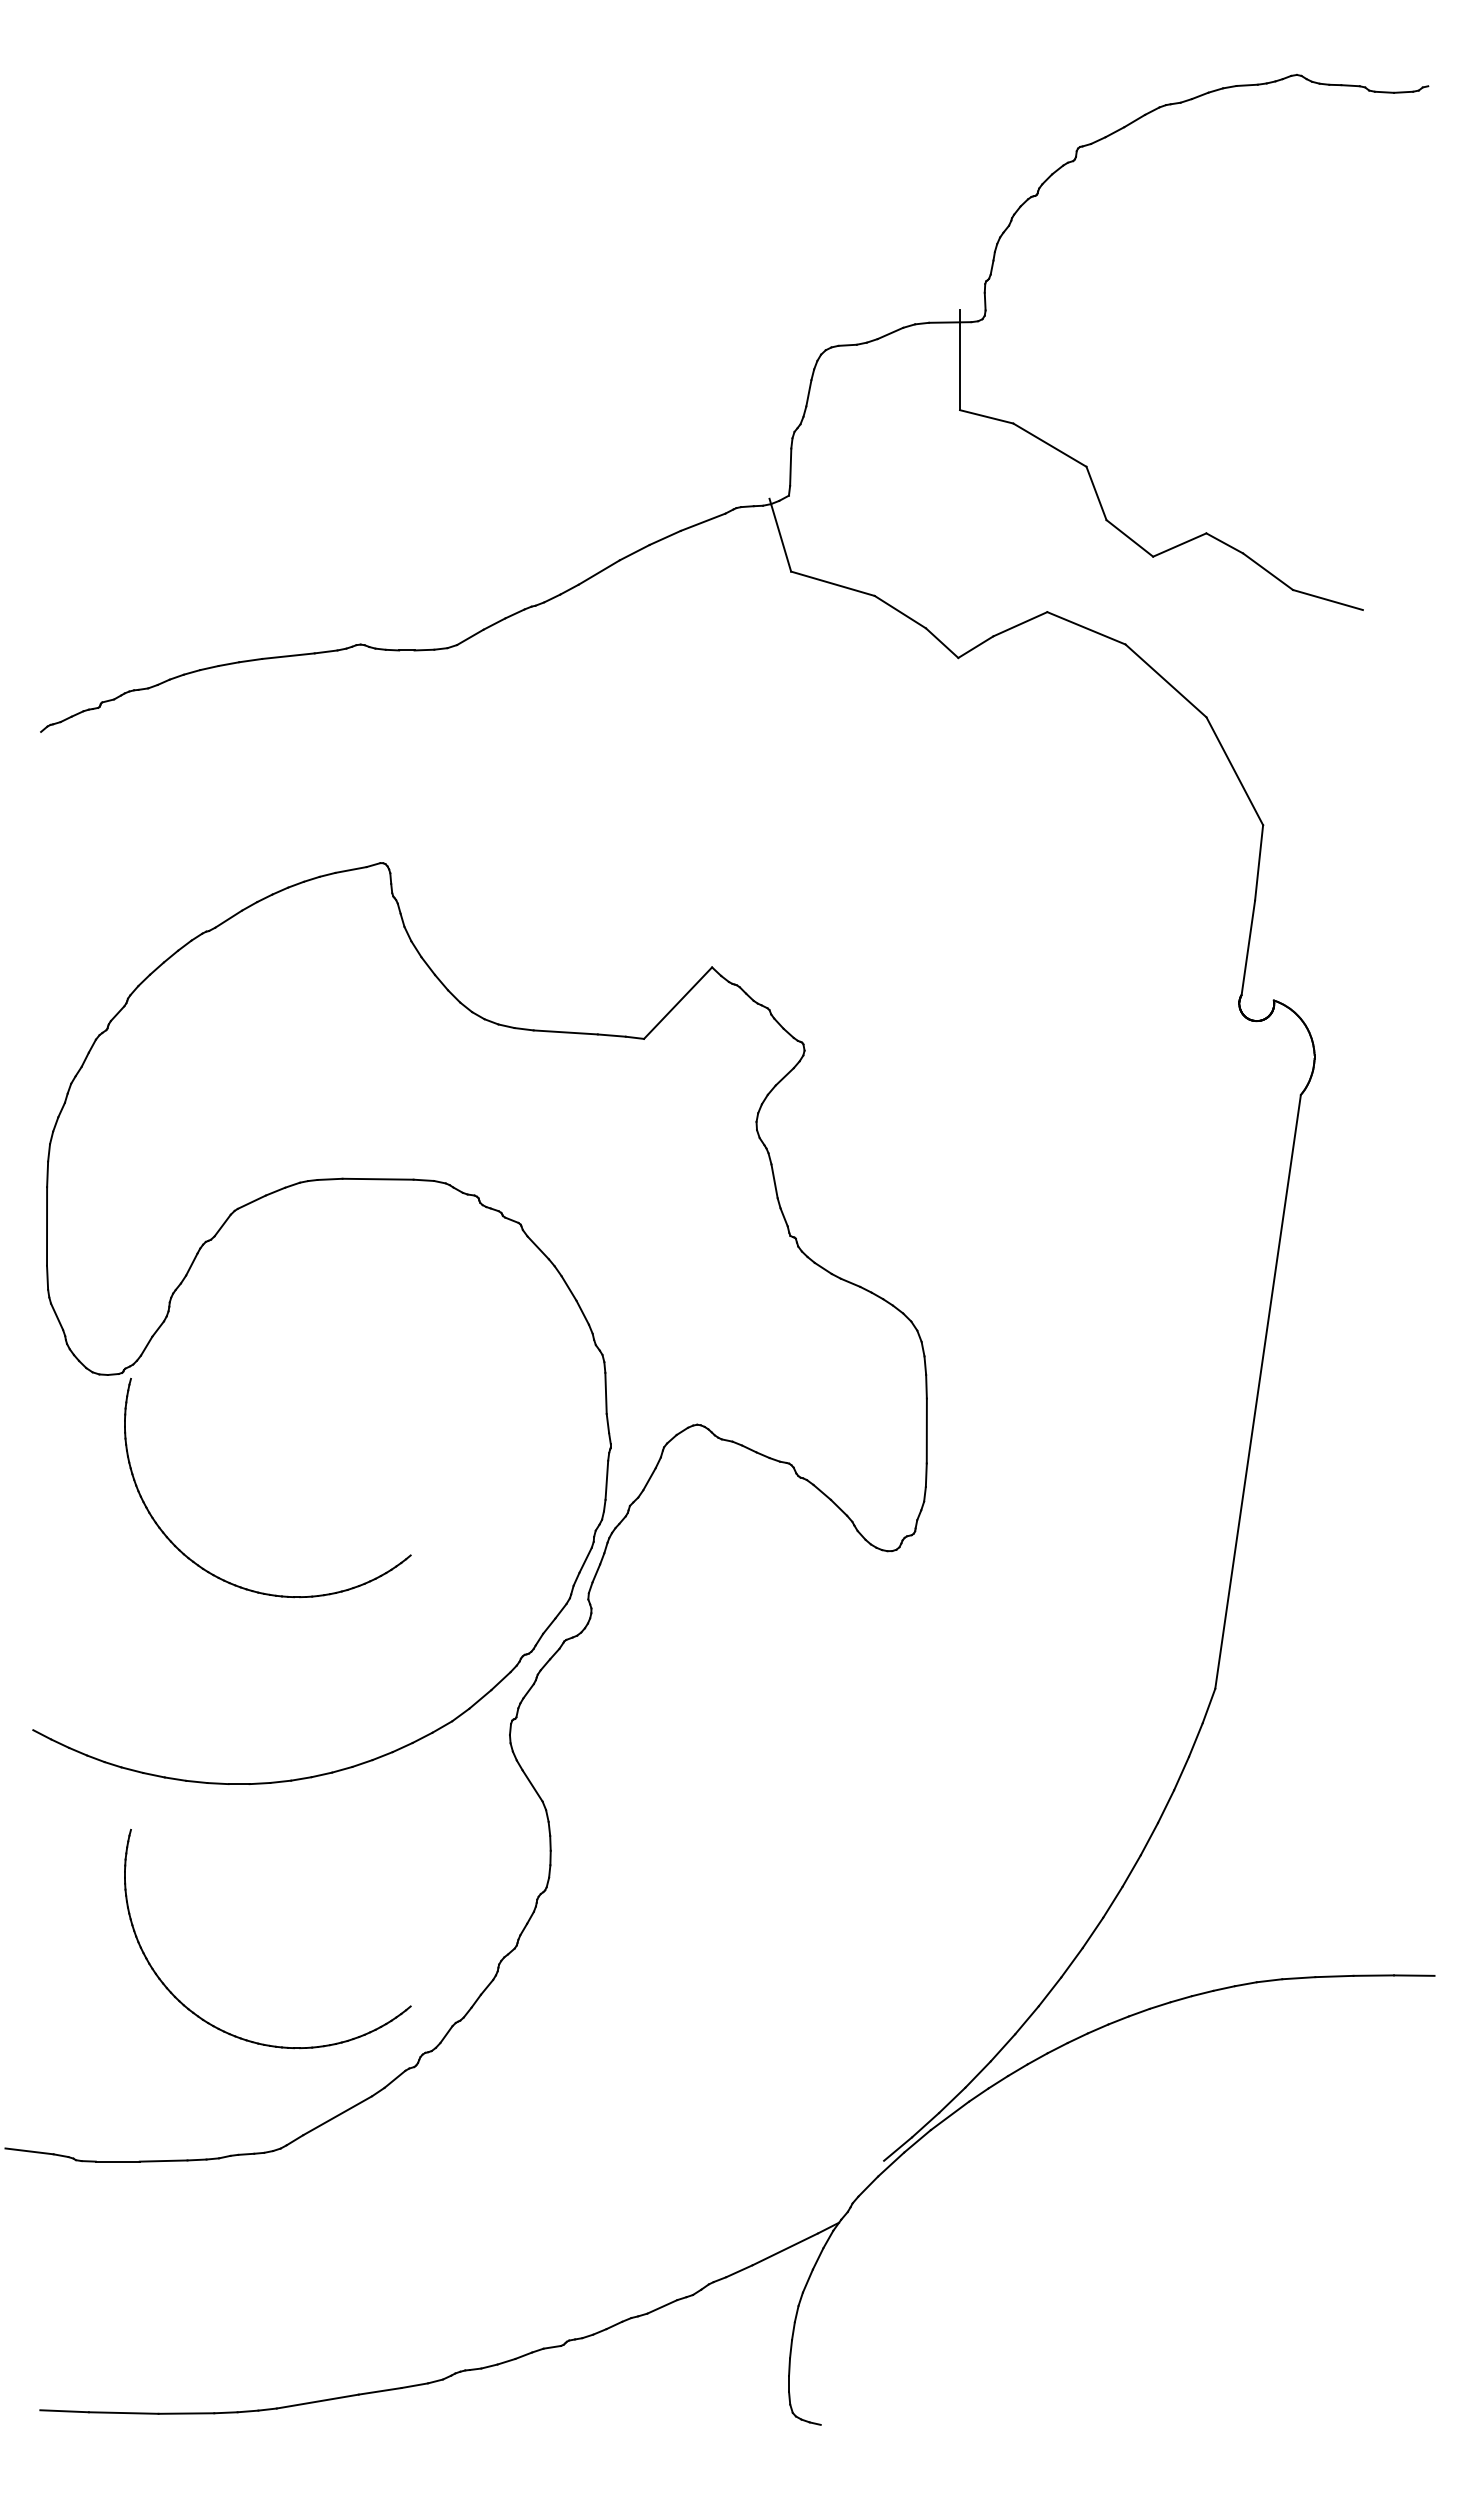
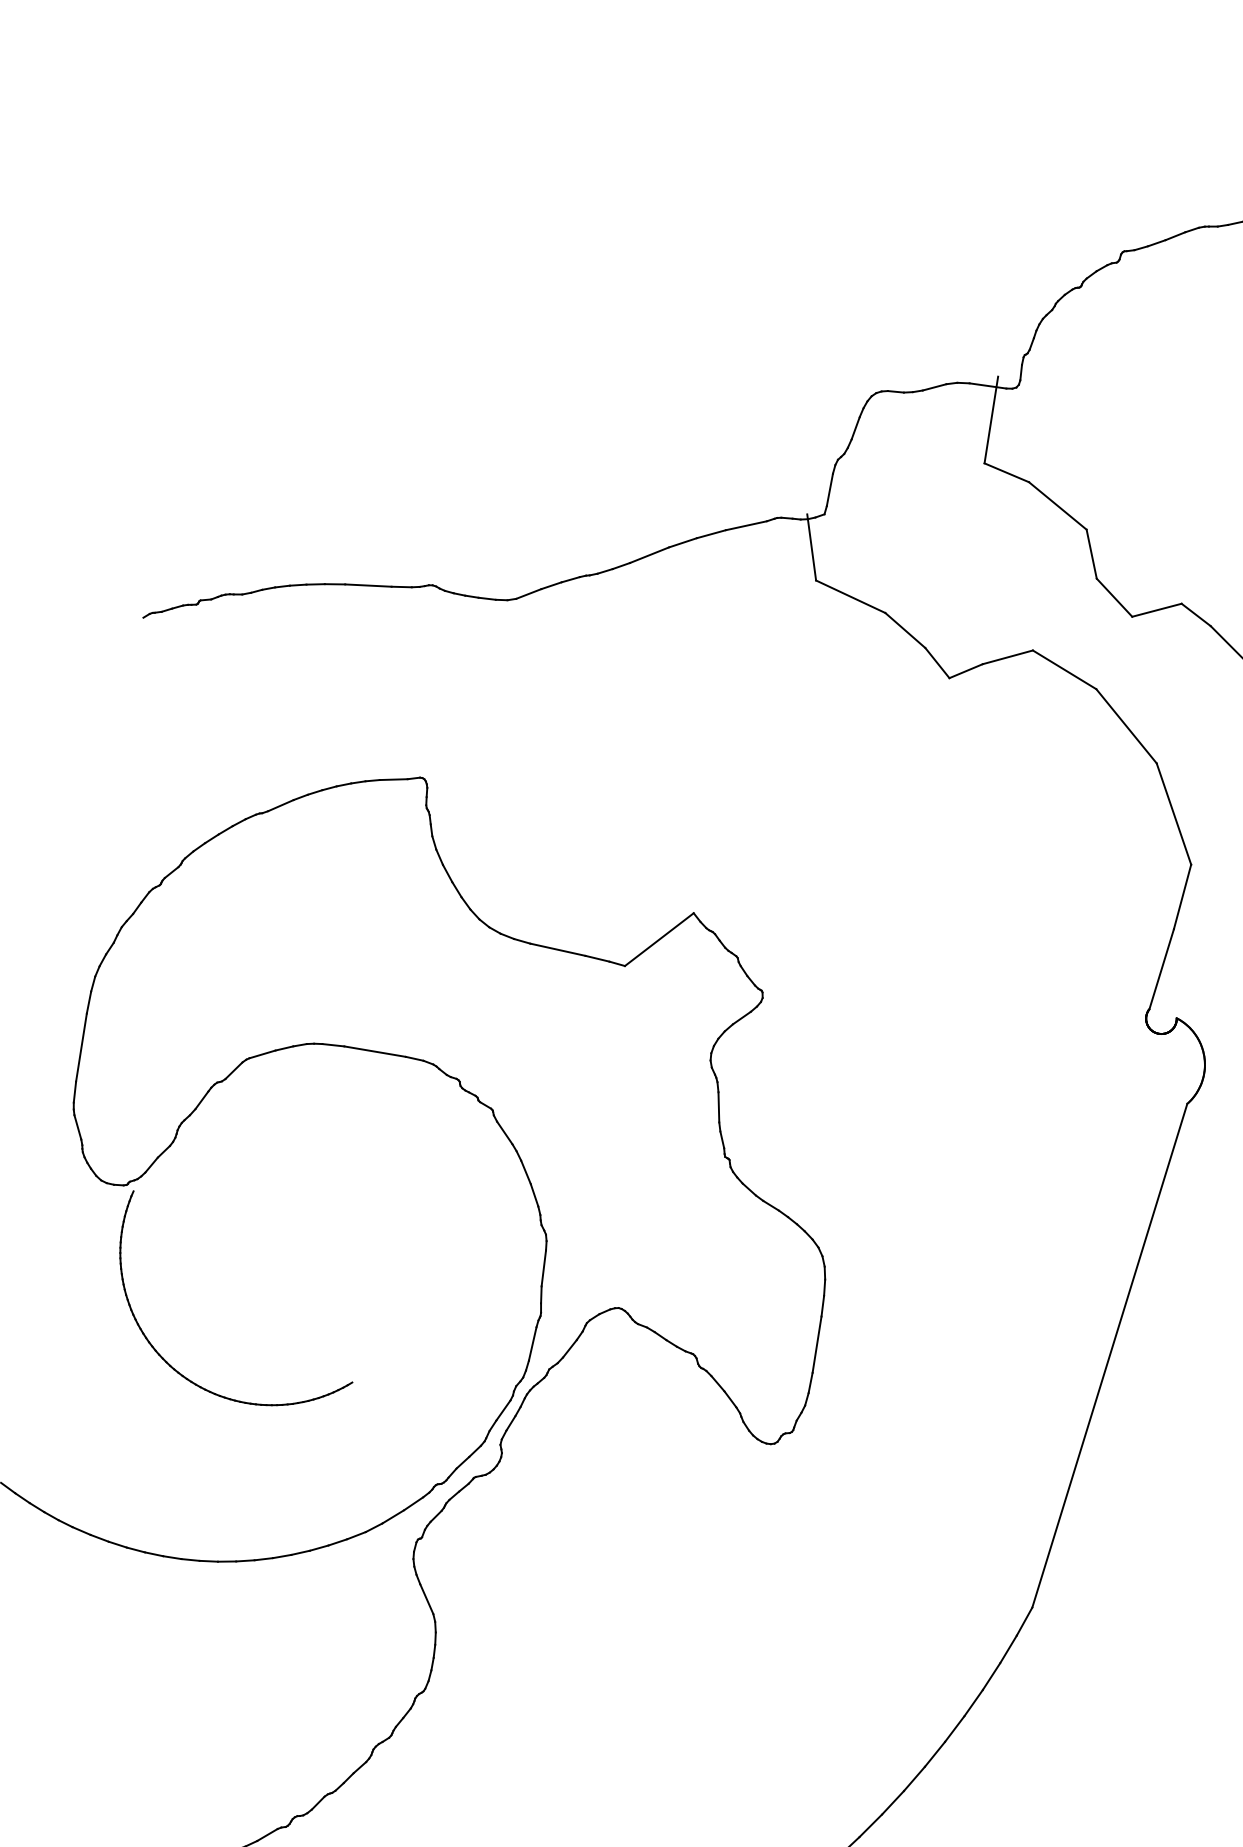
part: (222, 2029) -> (124, 1768), removed

